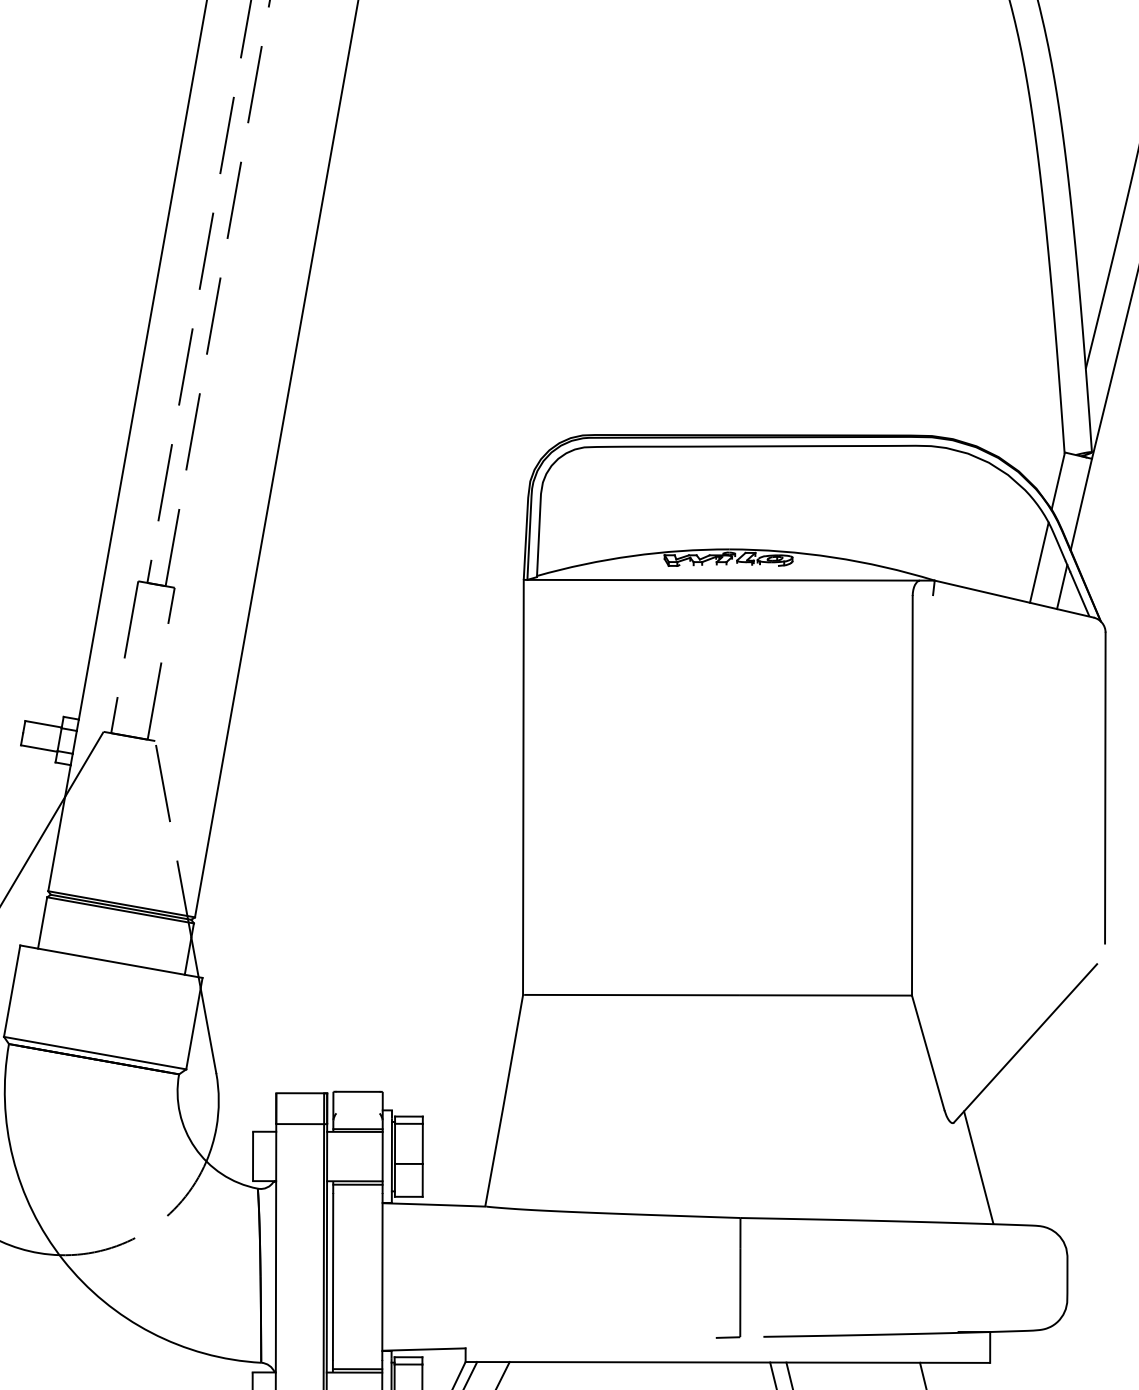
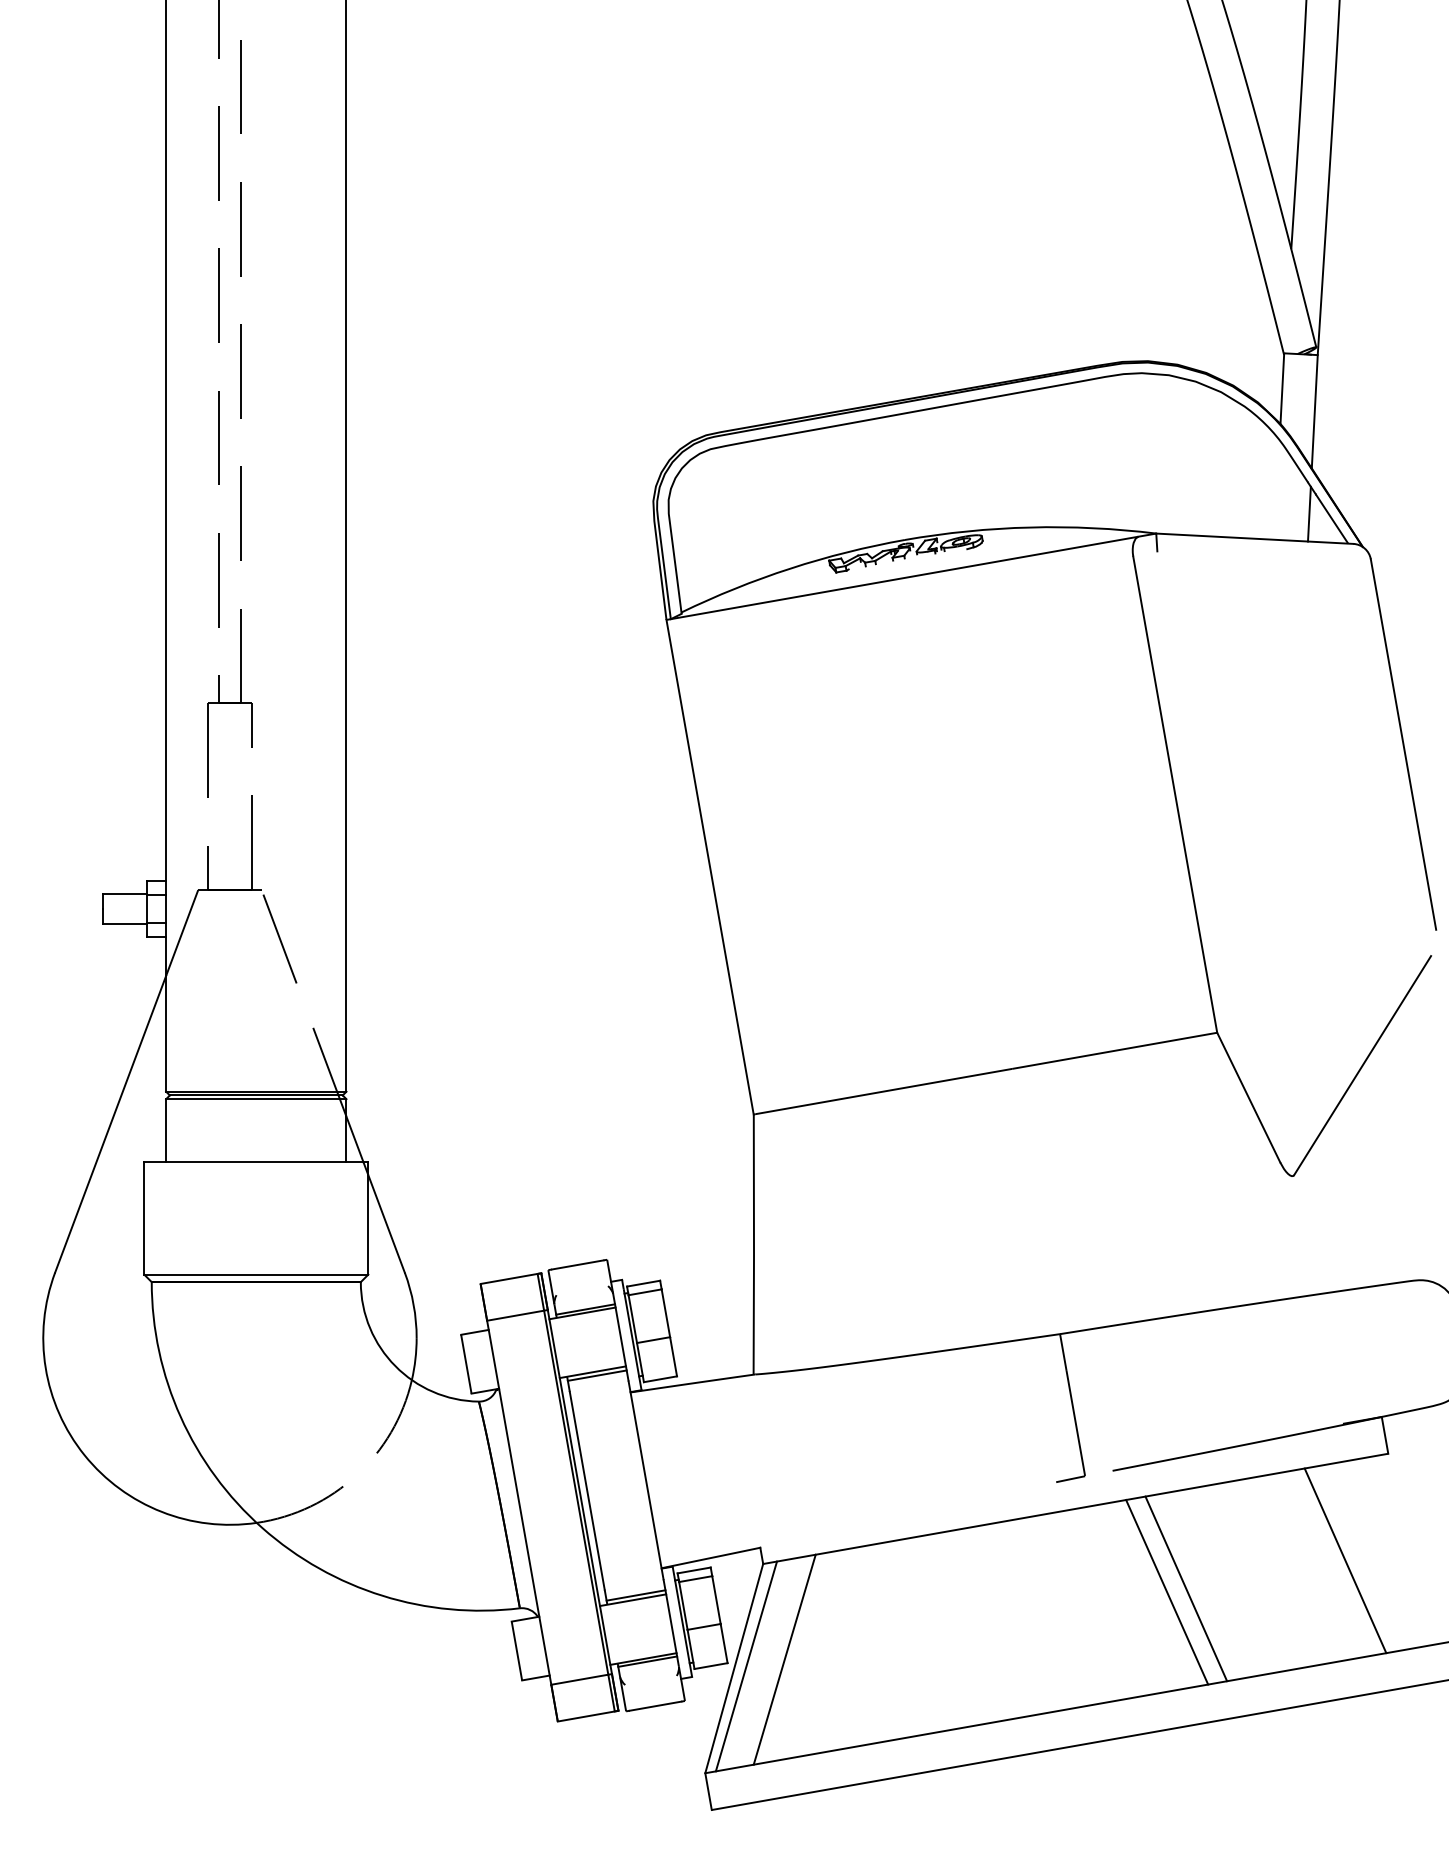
line: (1038, 562) -> (1276, 489), removed
line: (978, 1167) -> (1332, 1223), removed

